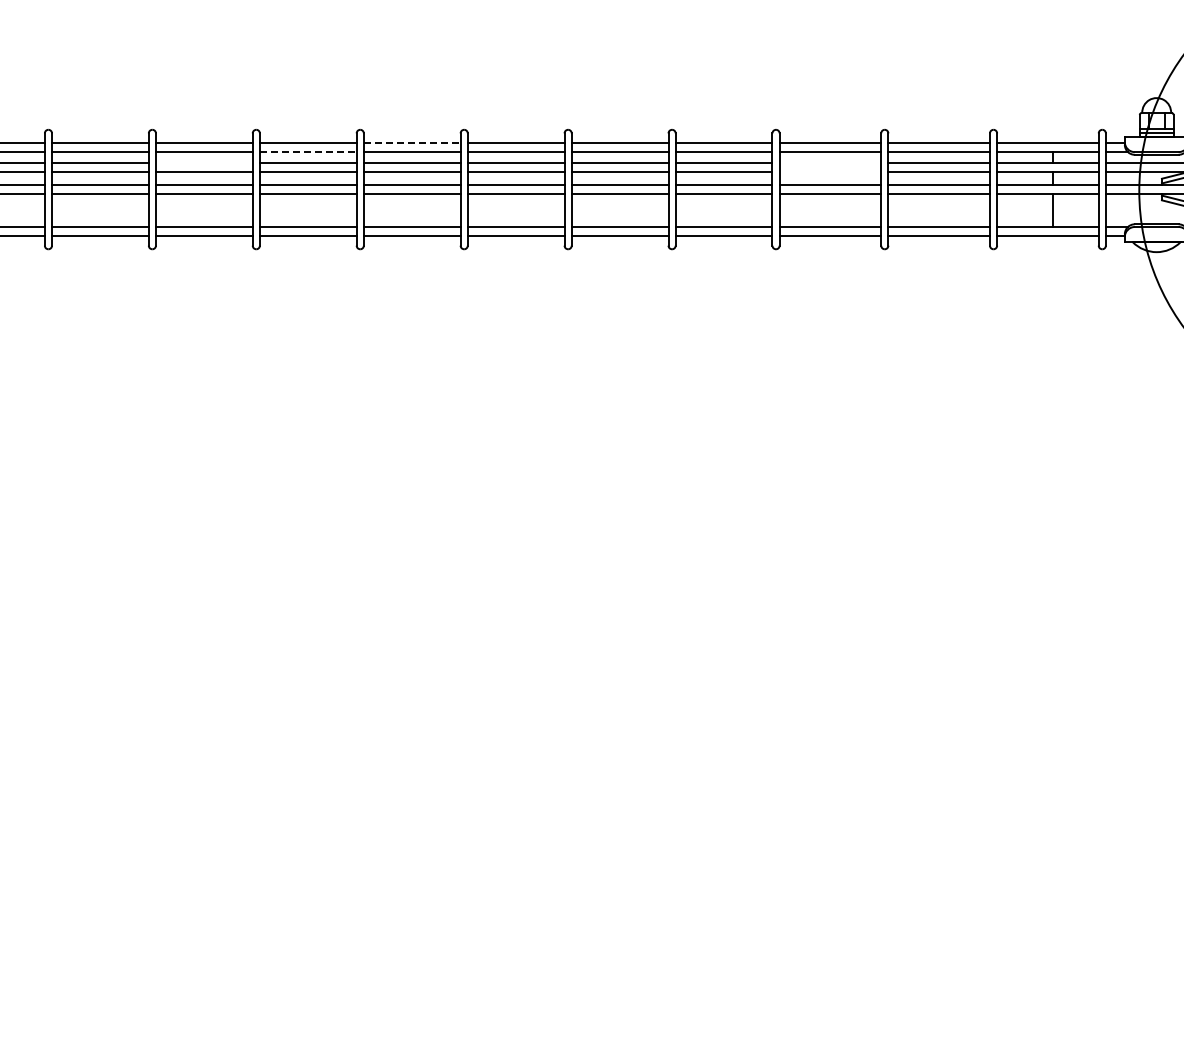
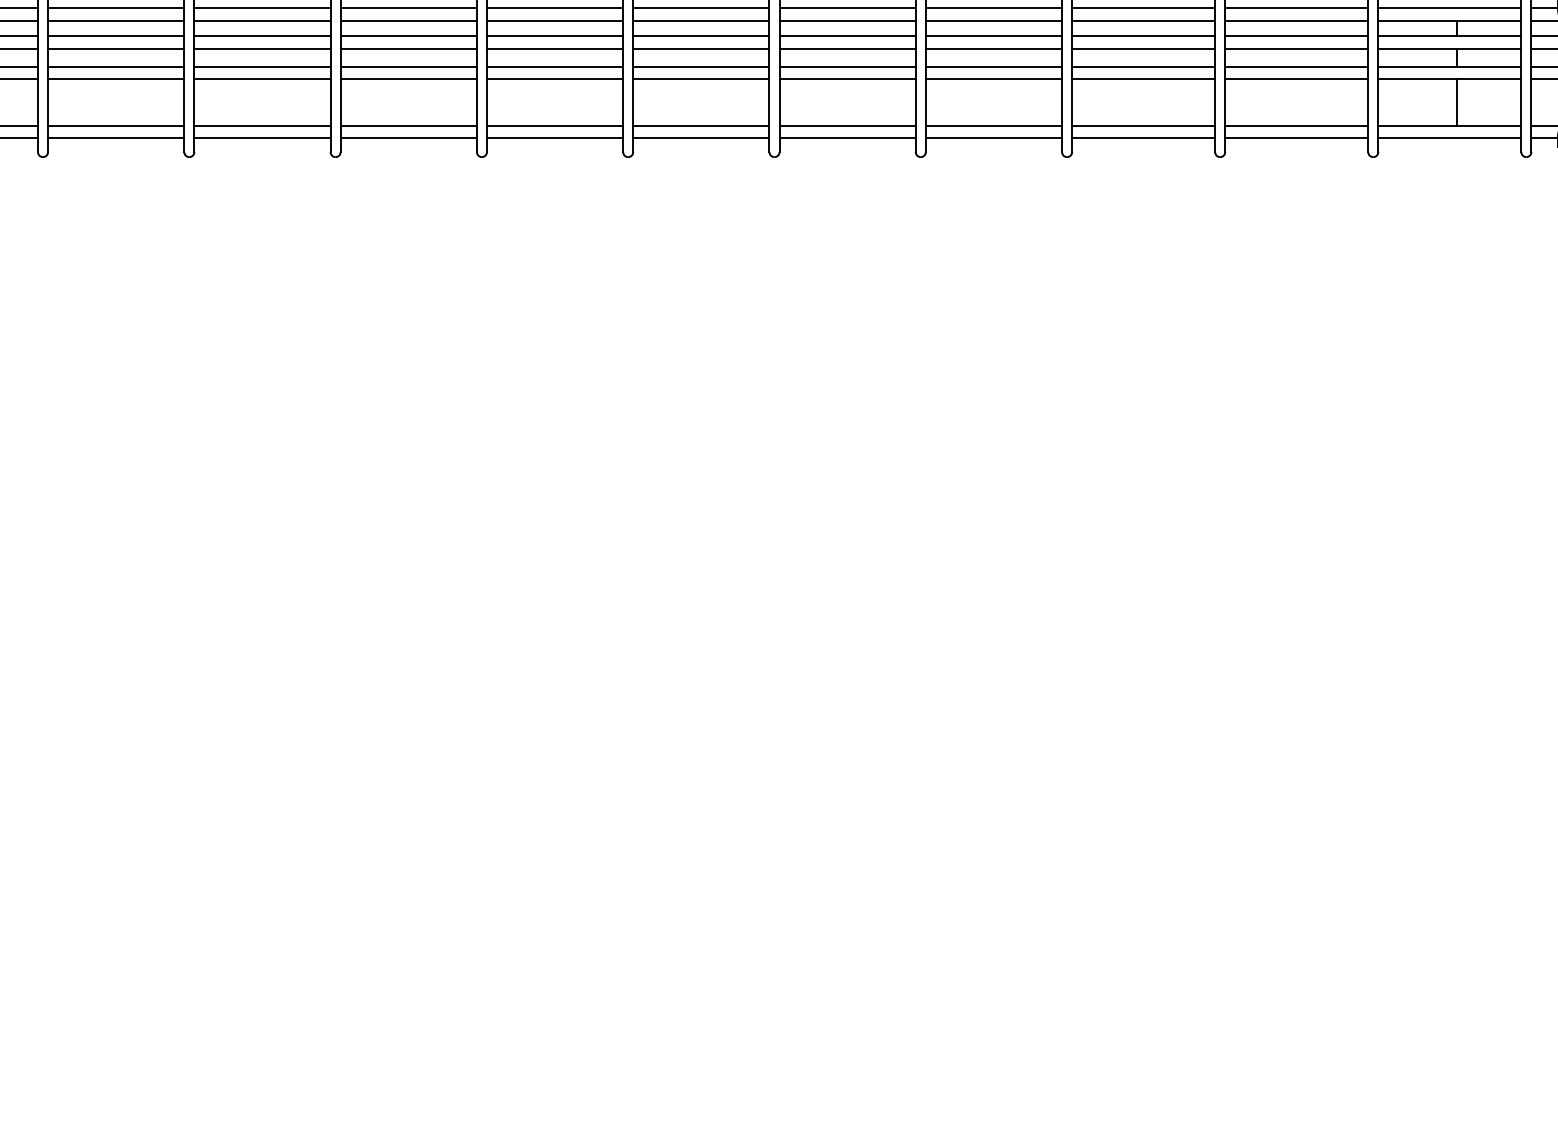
line: (412, 143) -> (555, 8), dashed -> solid
line: (308, 152) -> (409, 20), dashed -> solid
line: (203, 163) -> (261, 36), added
line: (830, 163) -> (1143, 36), added
line: (830, 172) -> (1143, 49), added

